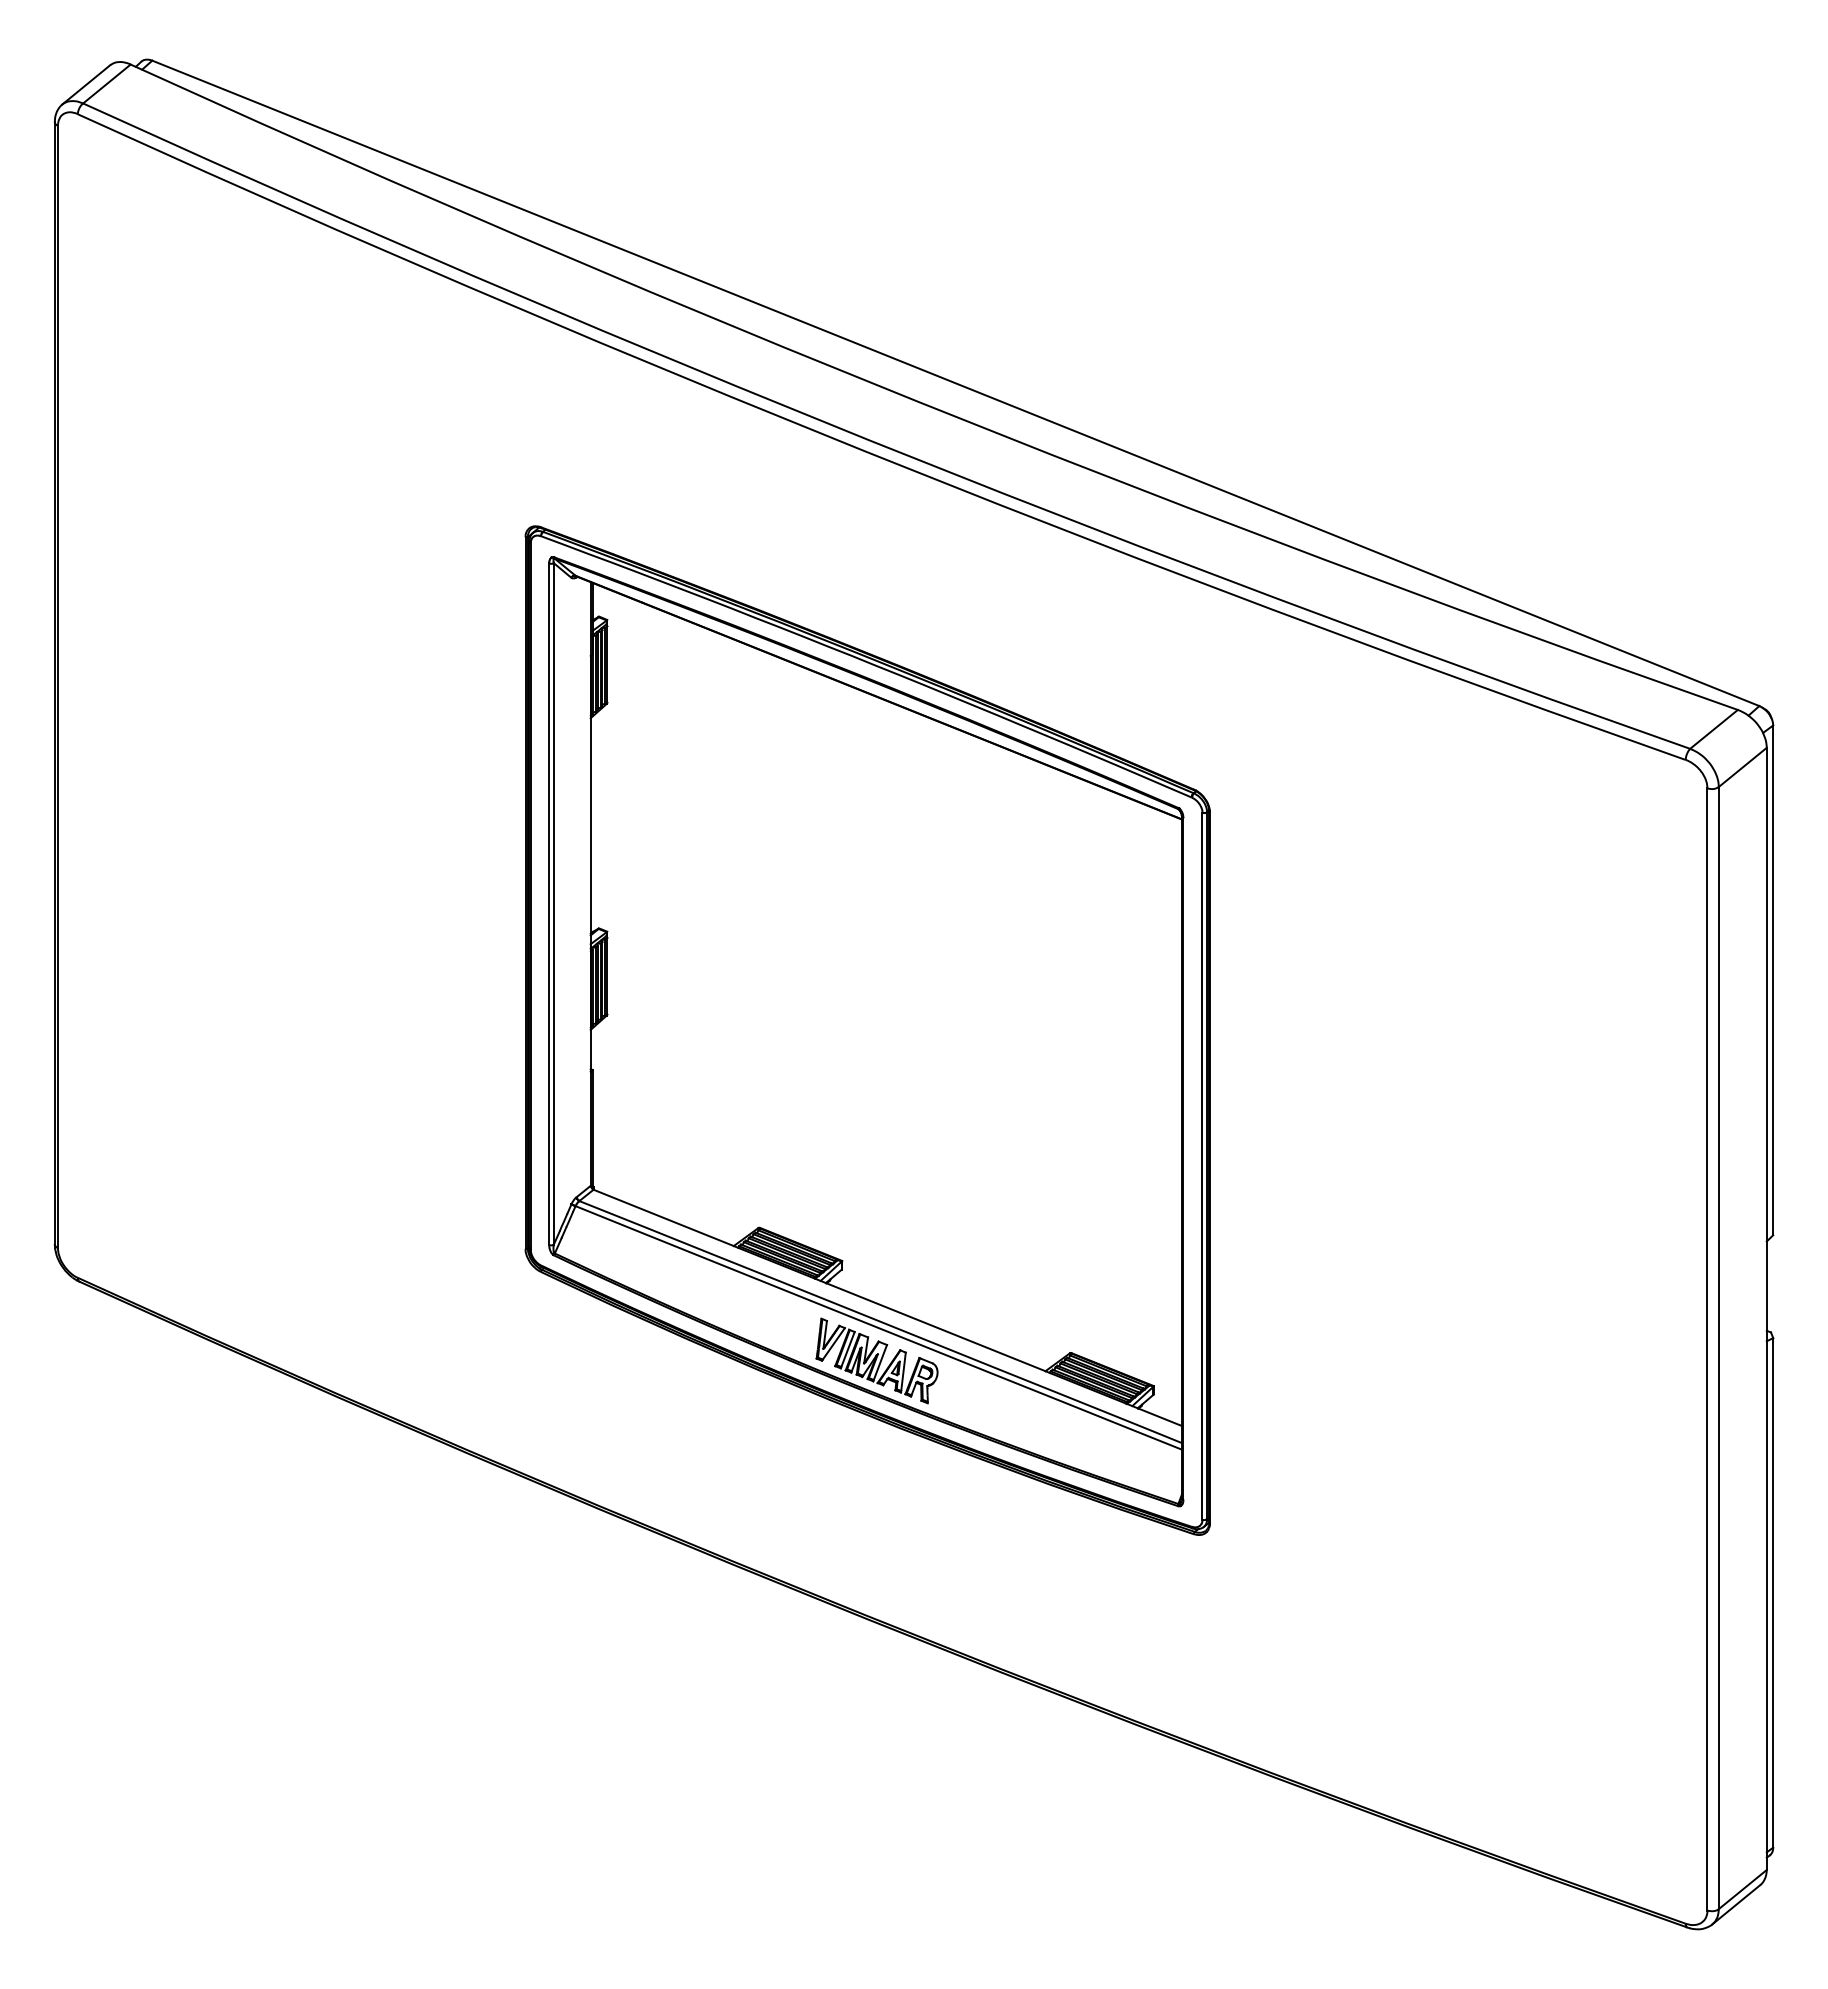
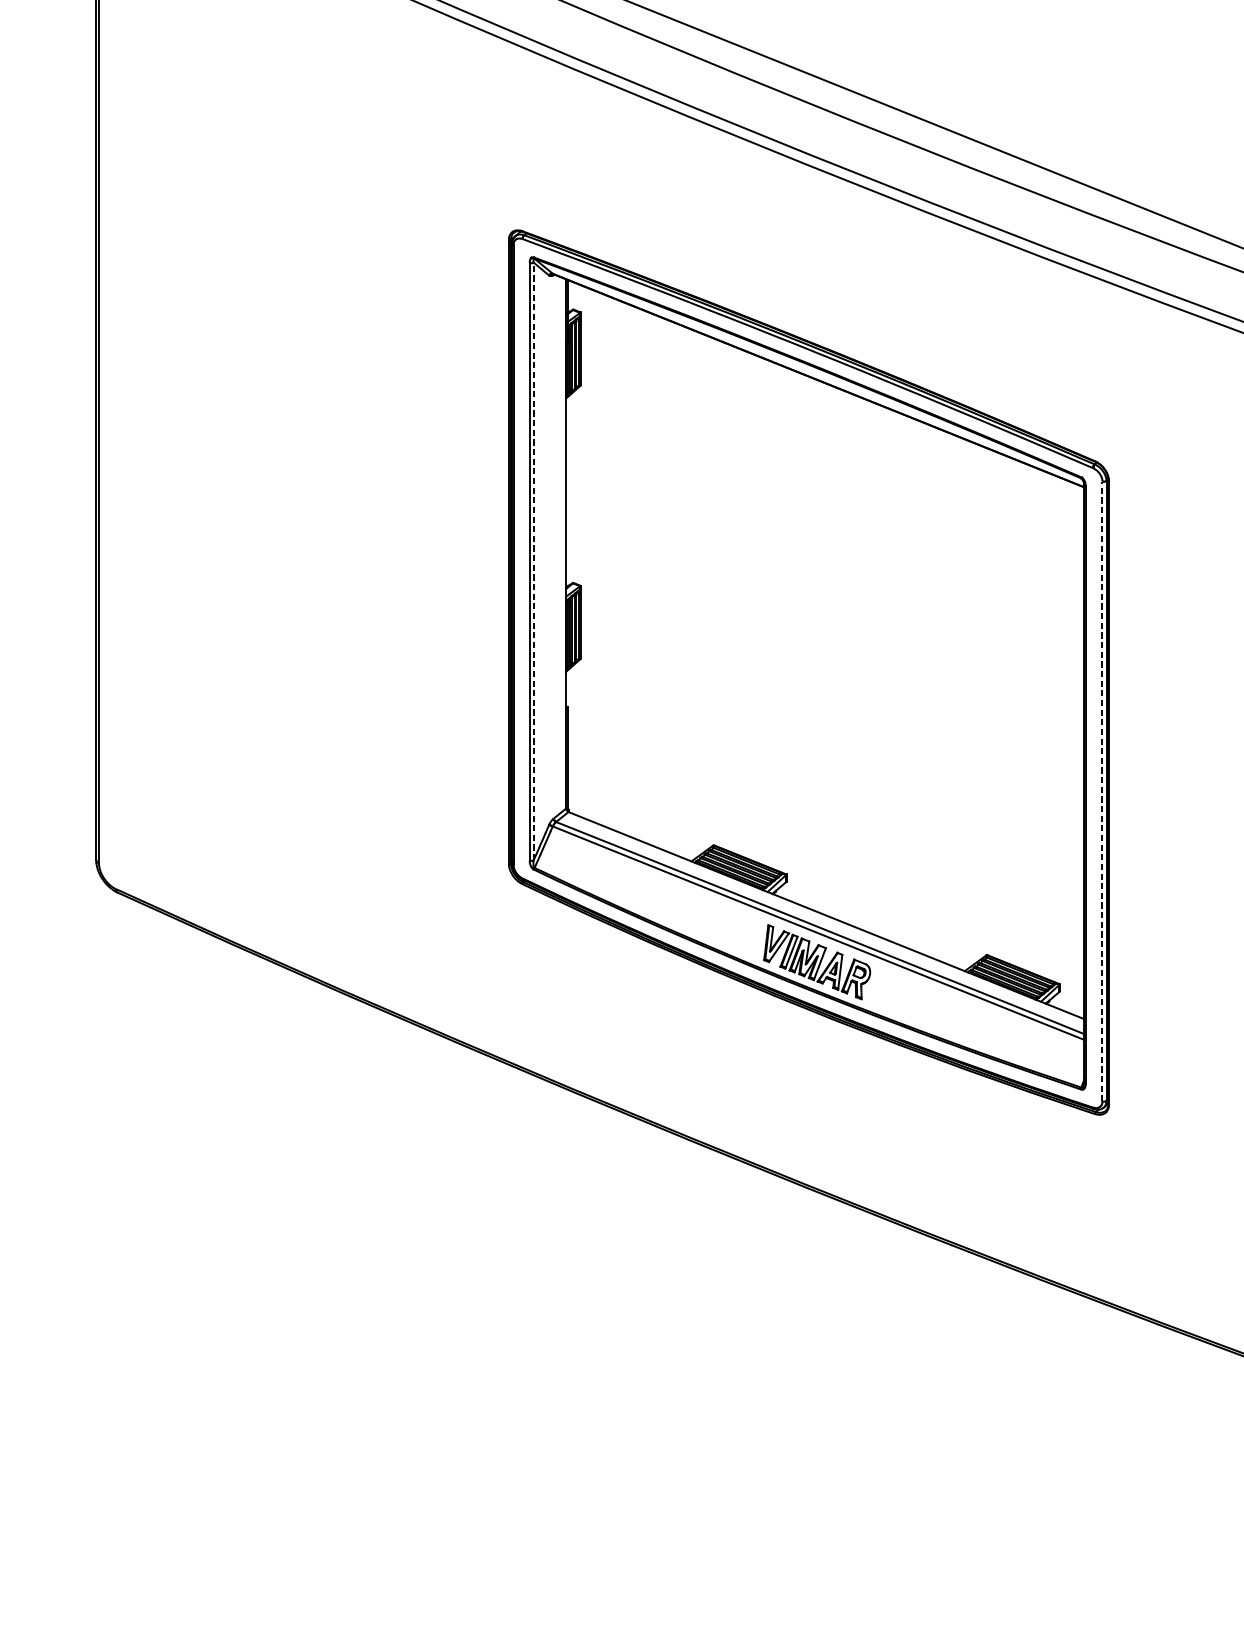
line: (553, 903) -> (533, 561), solid -> dashed
line: (1202, 1166) -> (1102, 791), solid -> dashed

